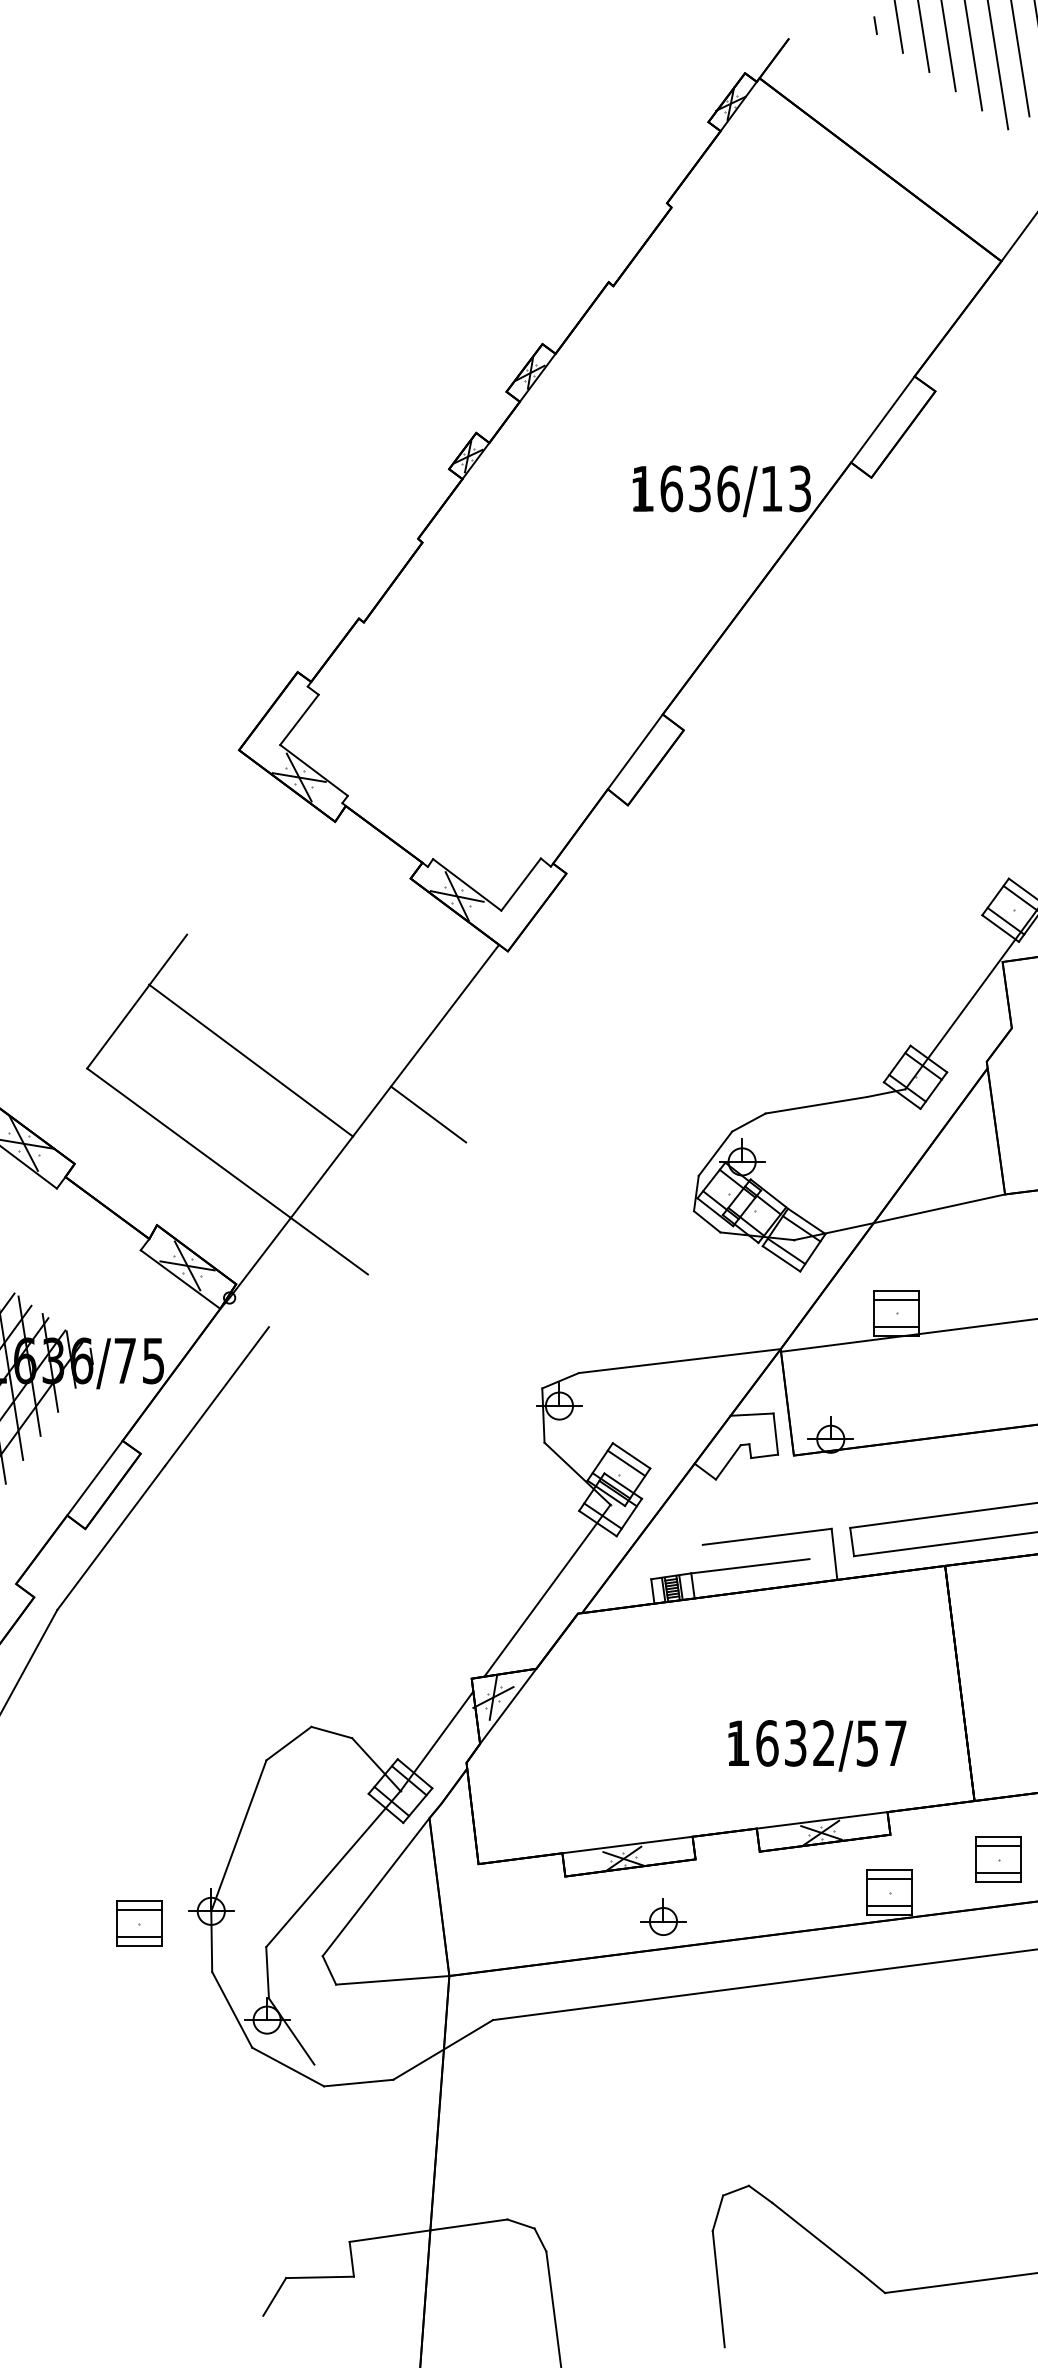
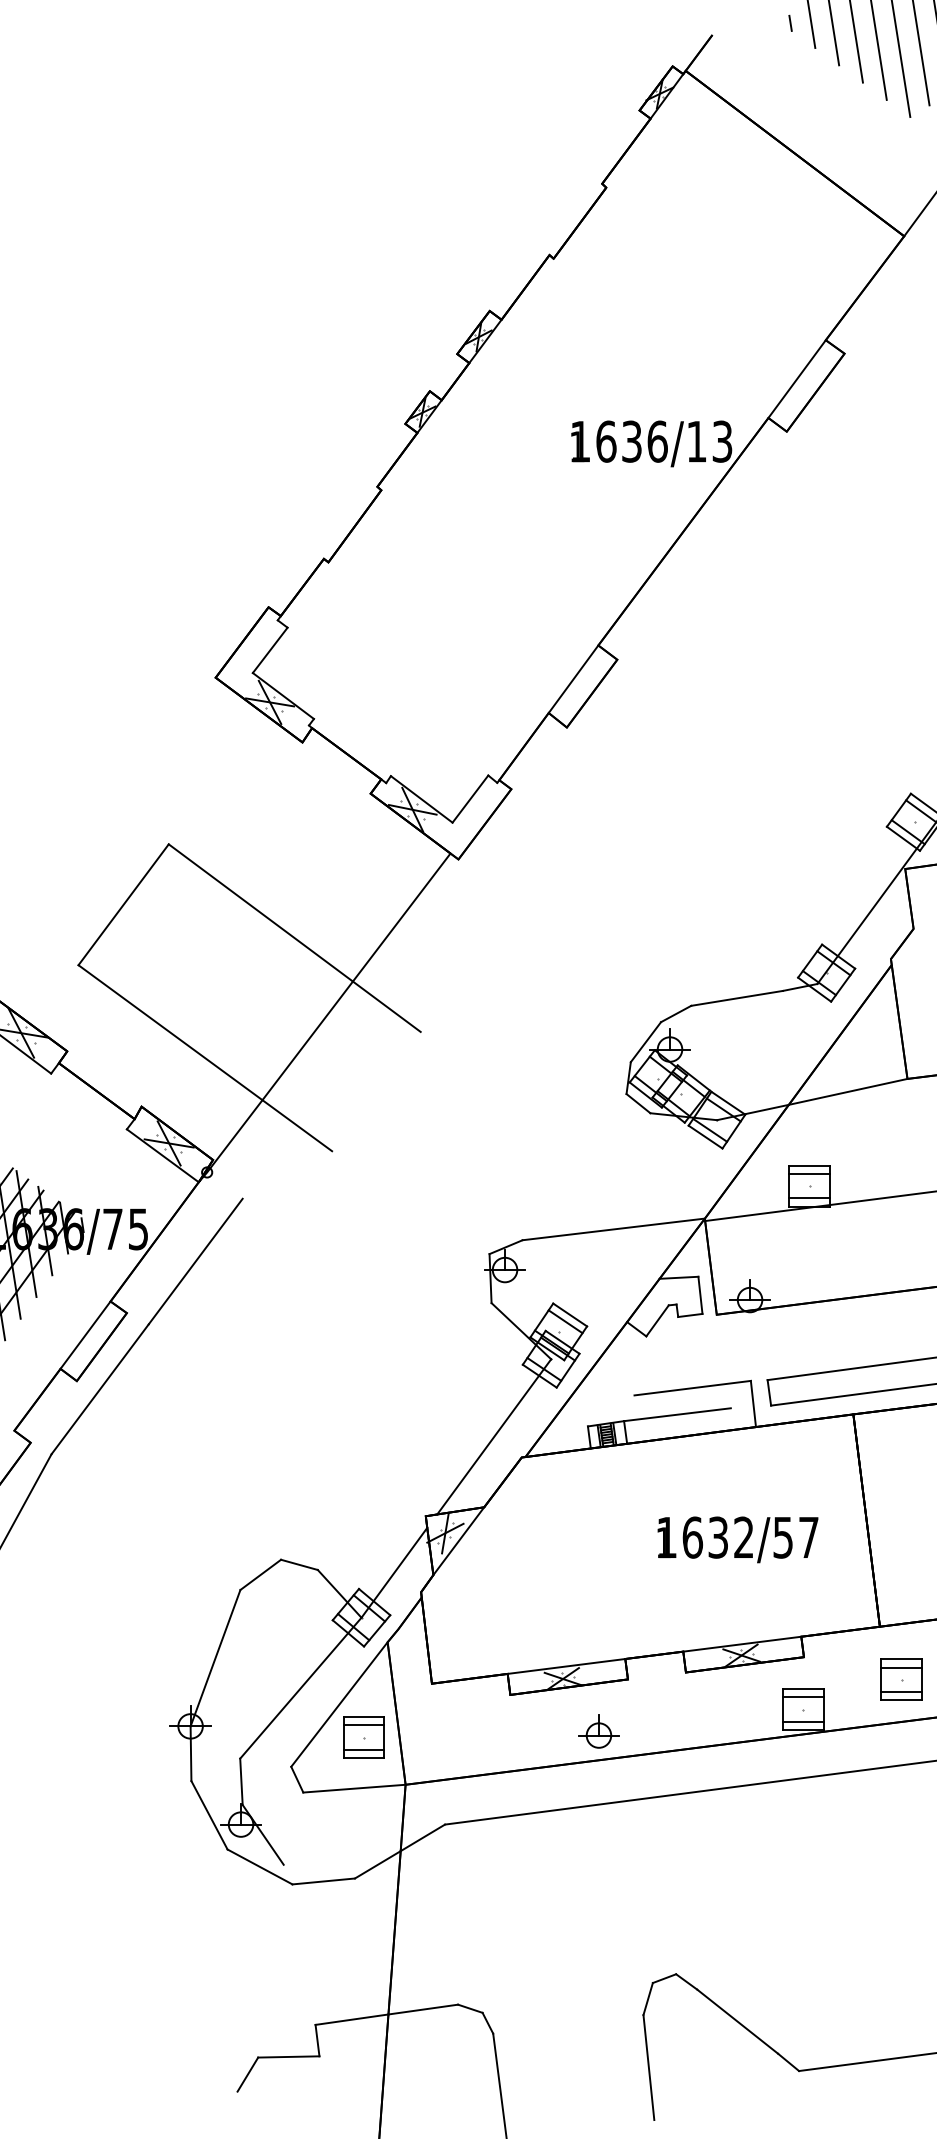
line: (251, 1060) -> (261, 912), moved
text: (817, 1745) -> (738, 1539), moved
part: (139, 1923) -> (364, 1737), moved

